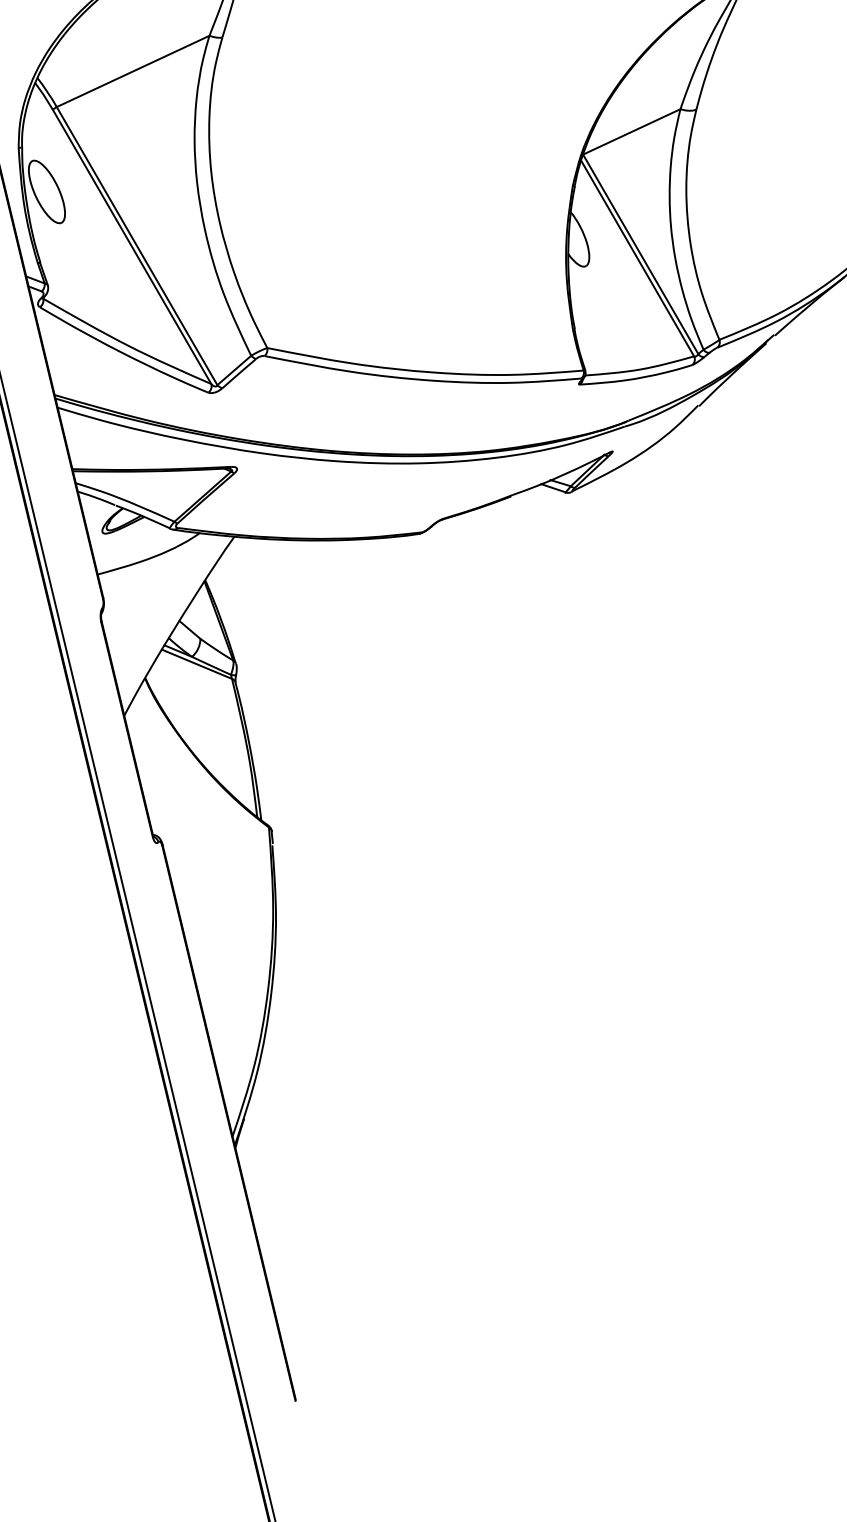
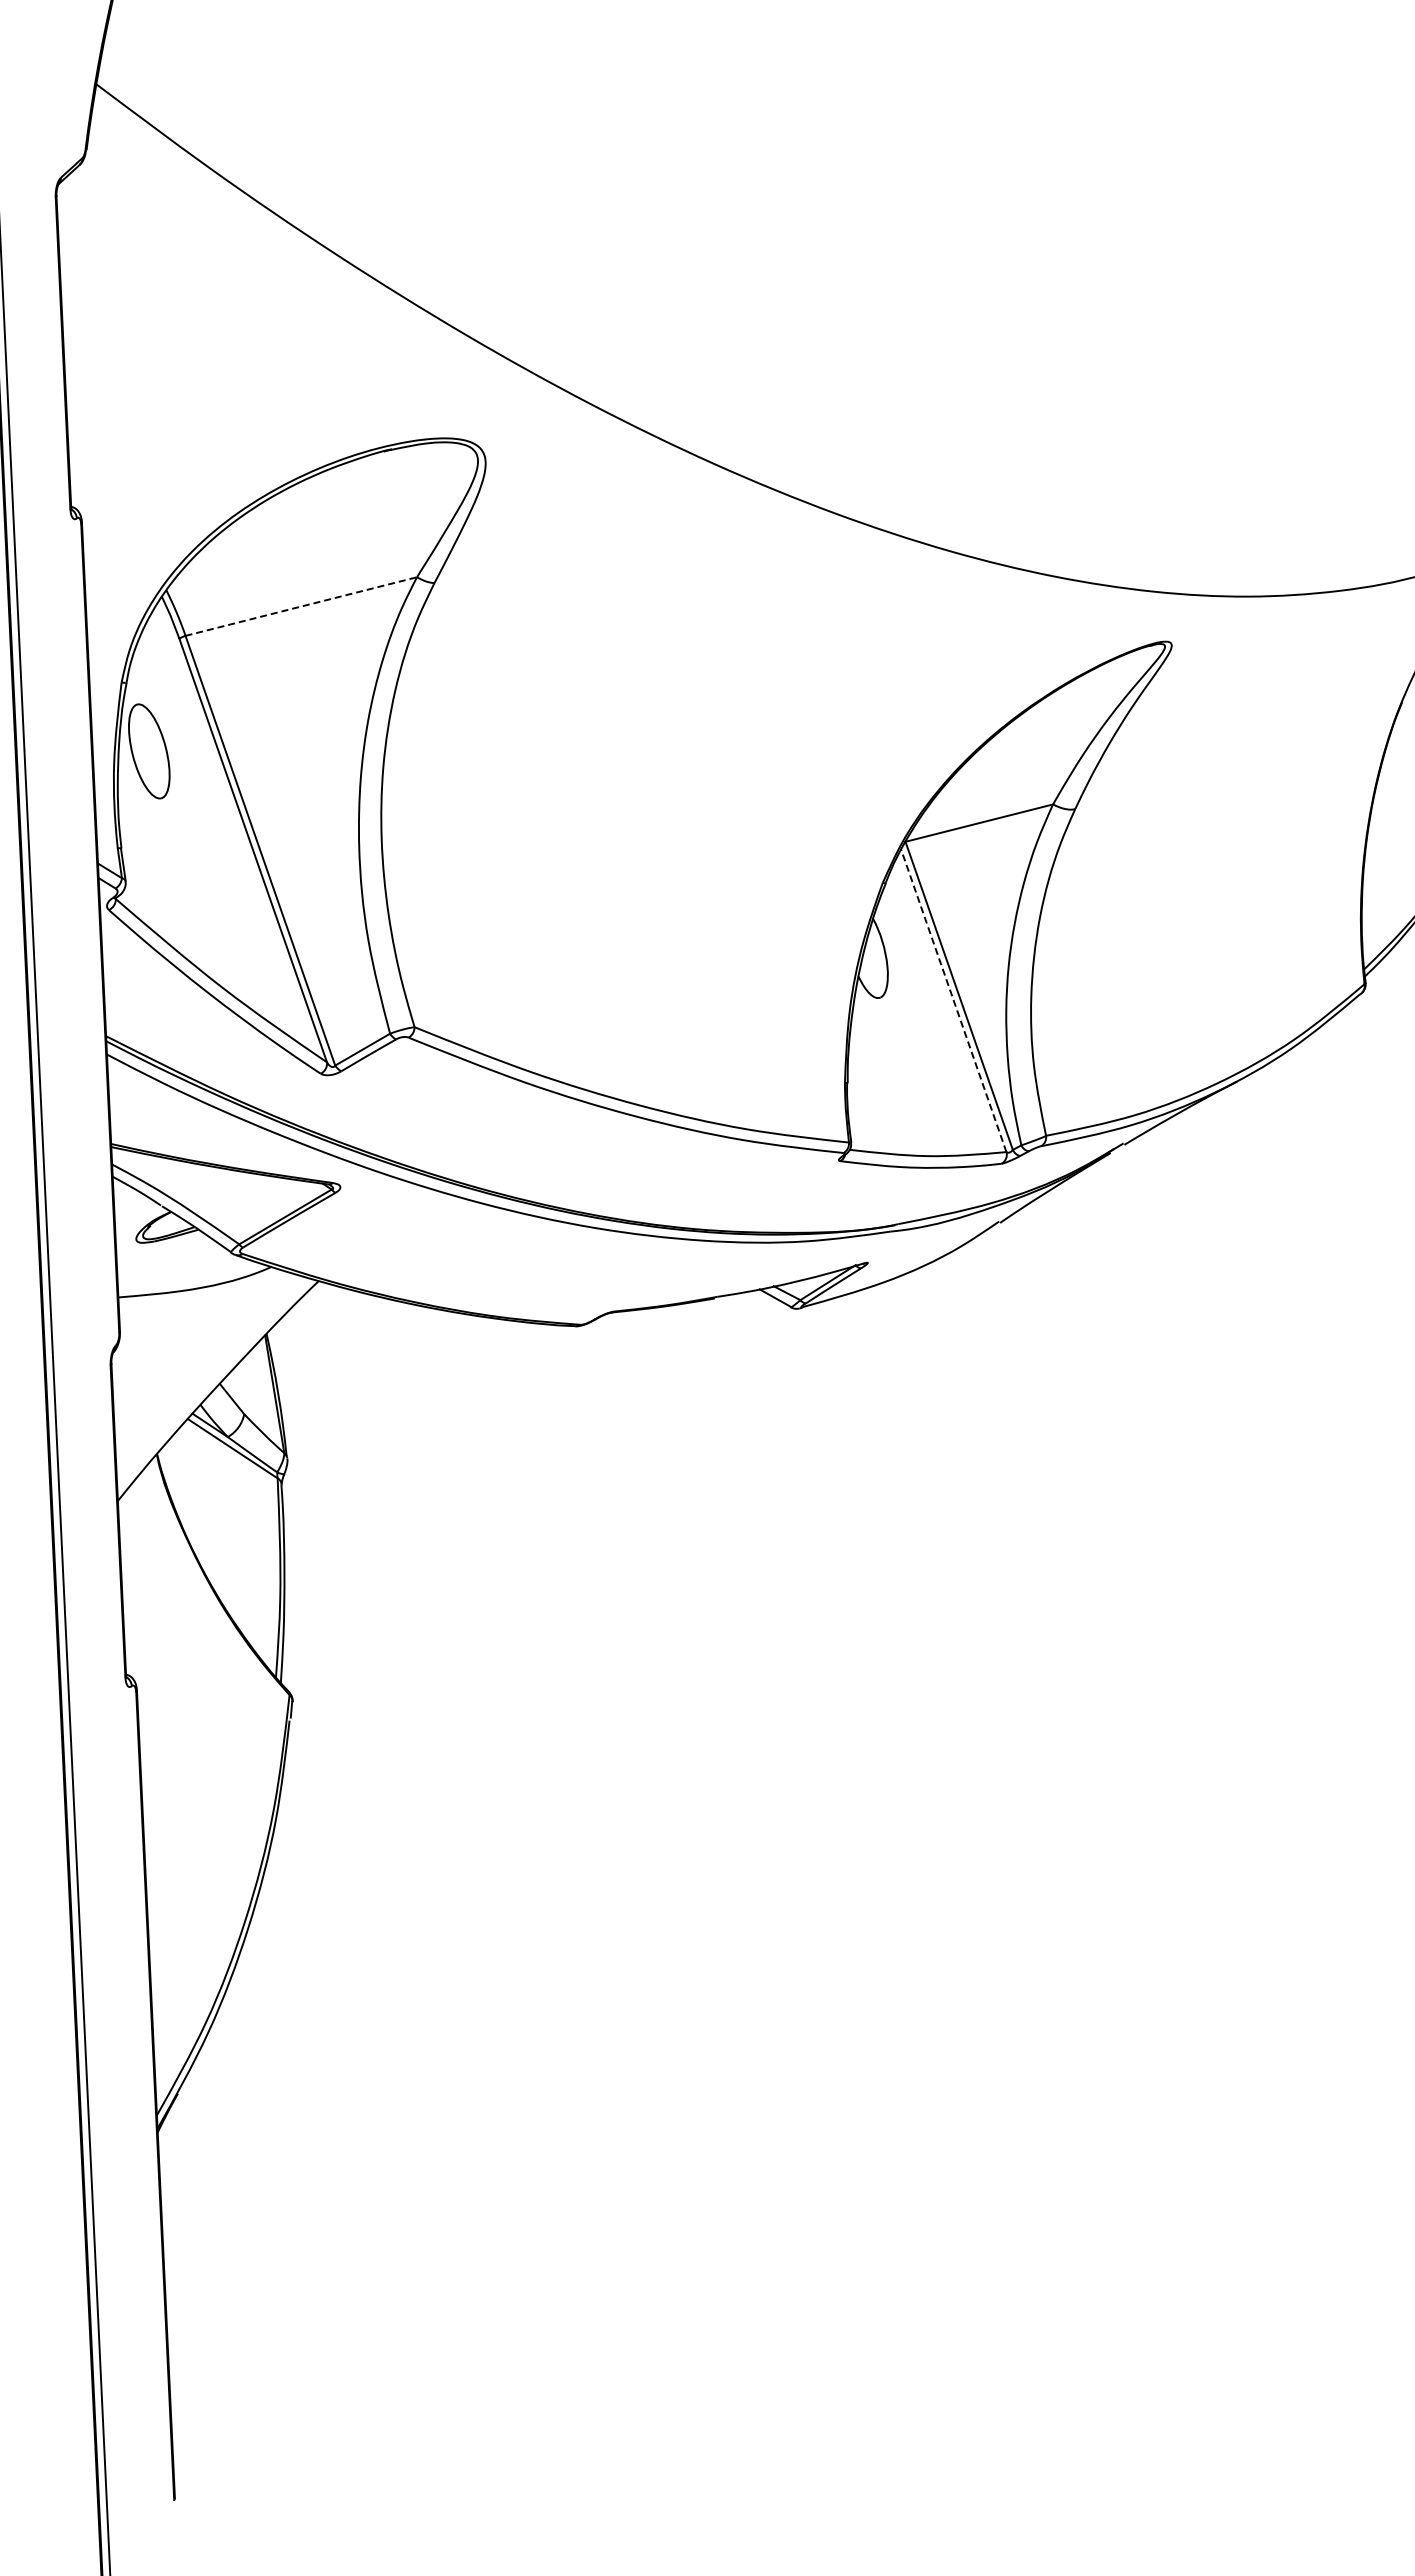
line: (133, 71) -> (301, 606), solid -> dashed
line: (637, 258) -> (953, 1000), solid -> dashed

